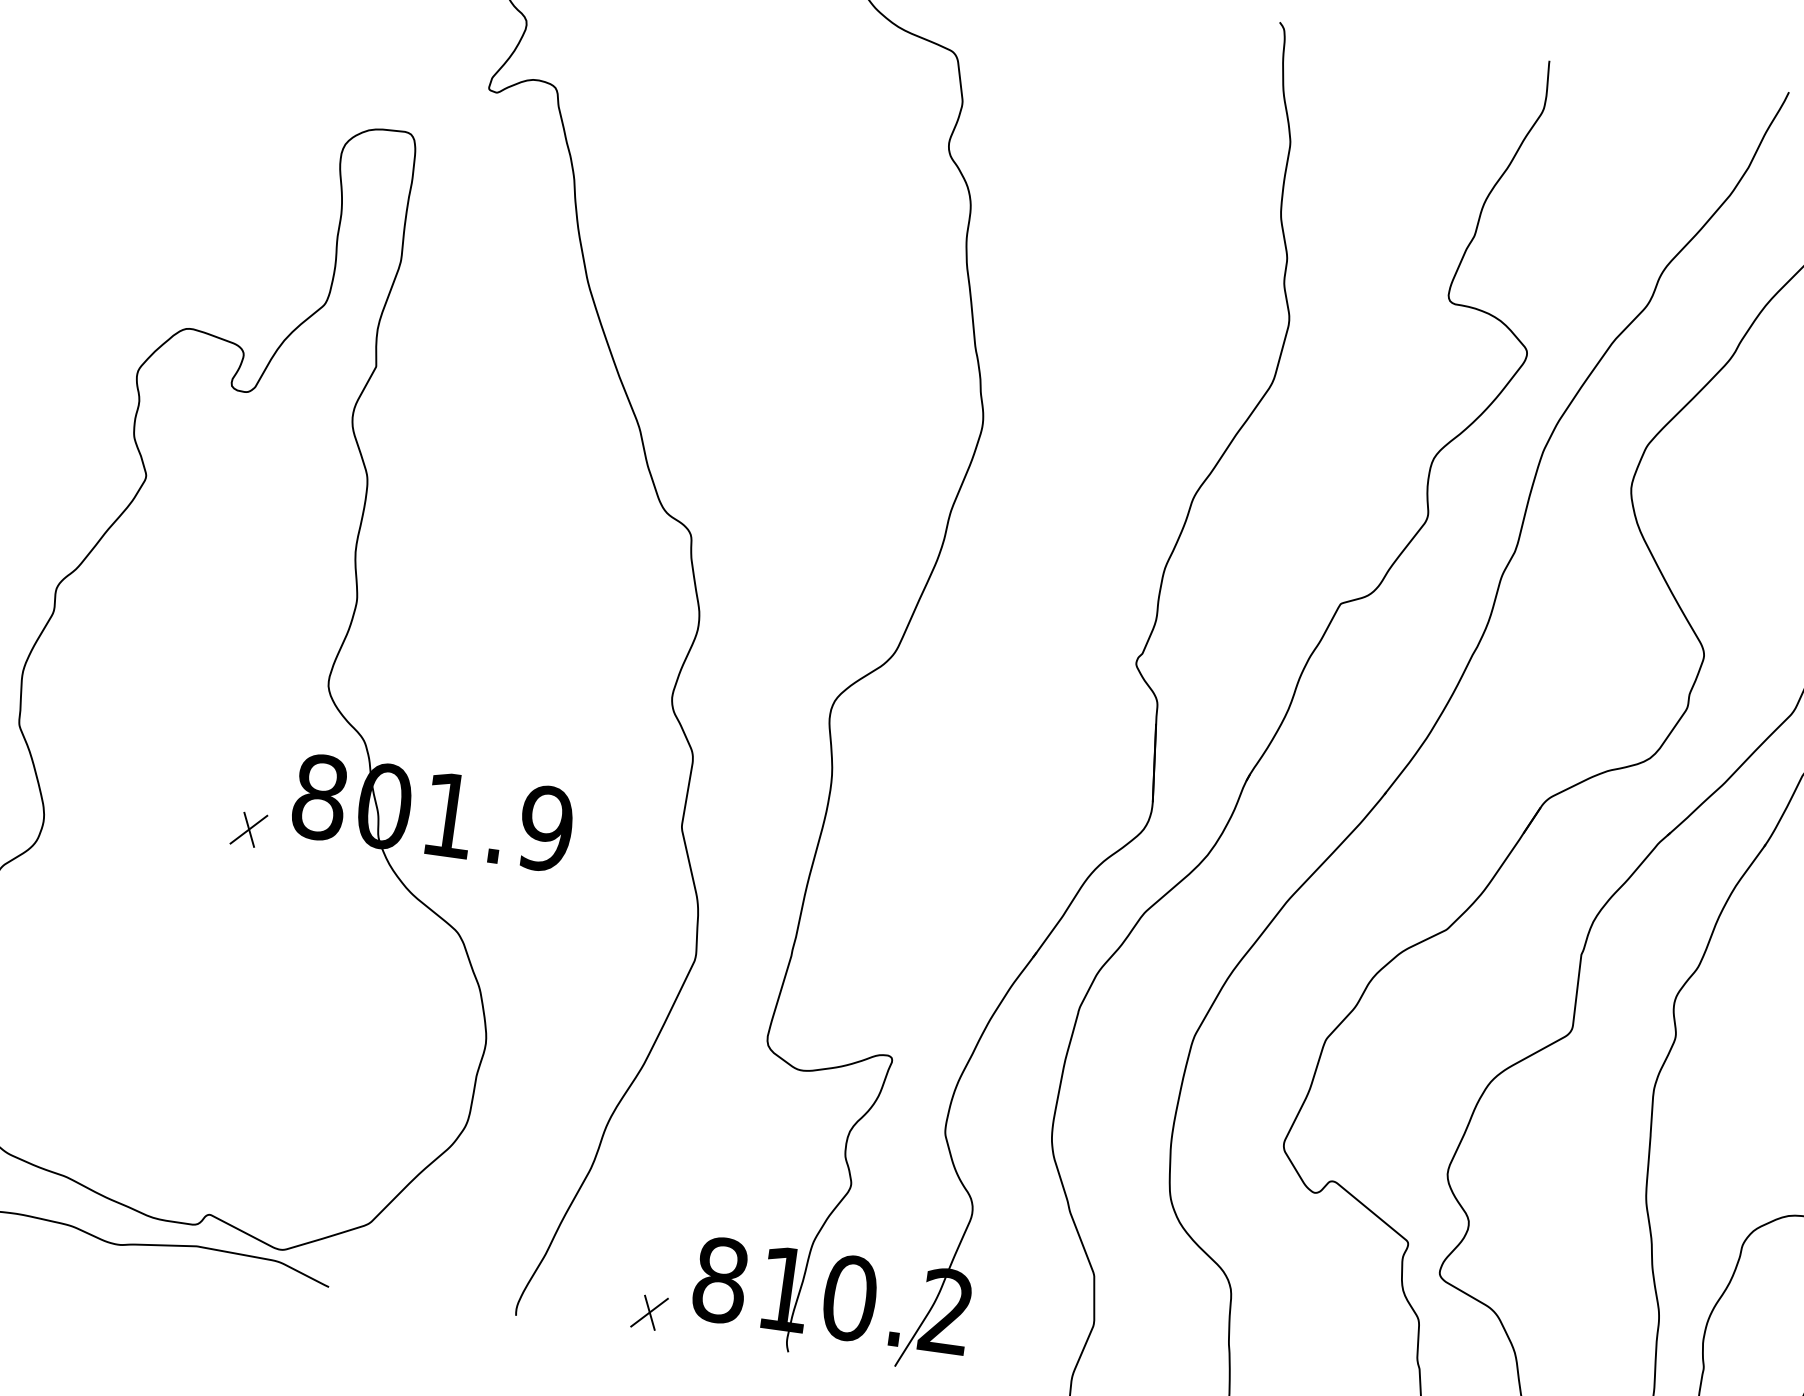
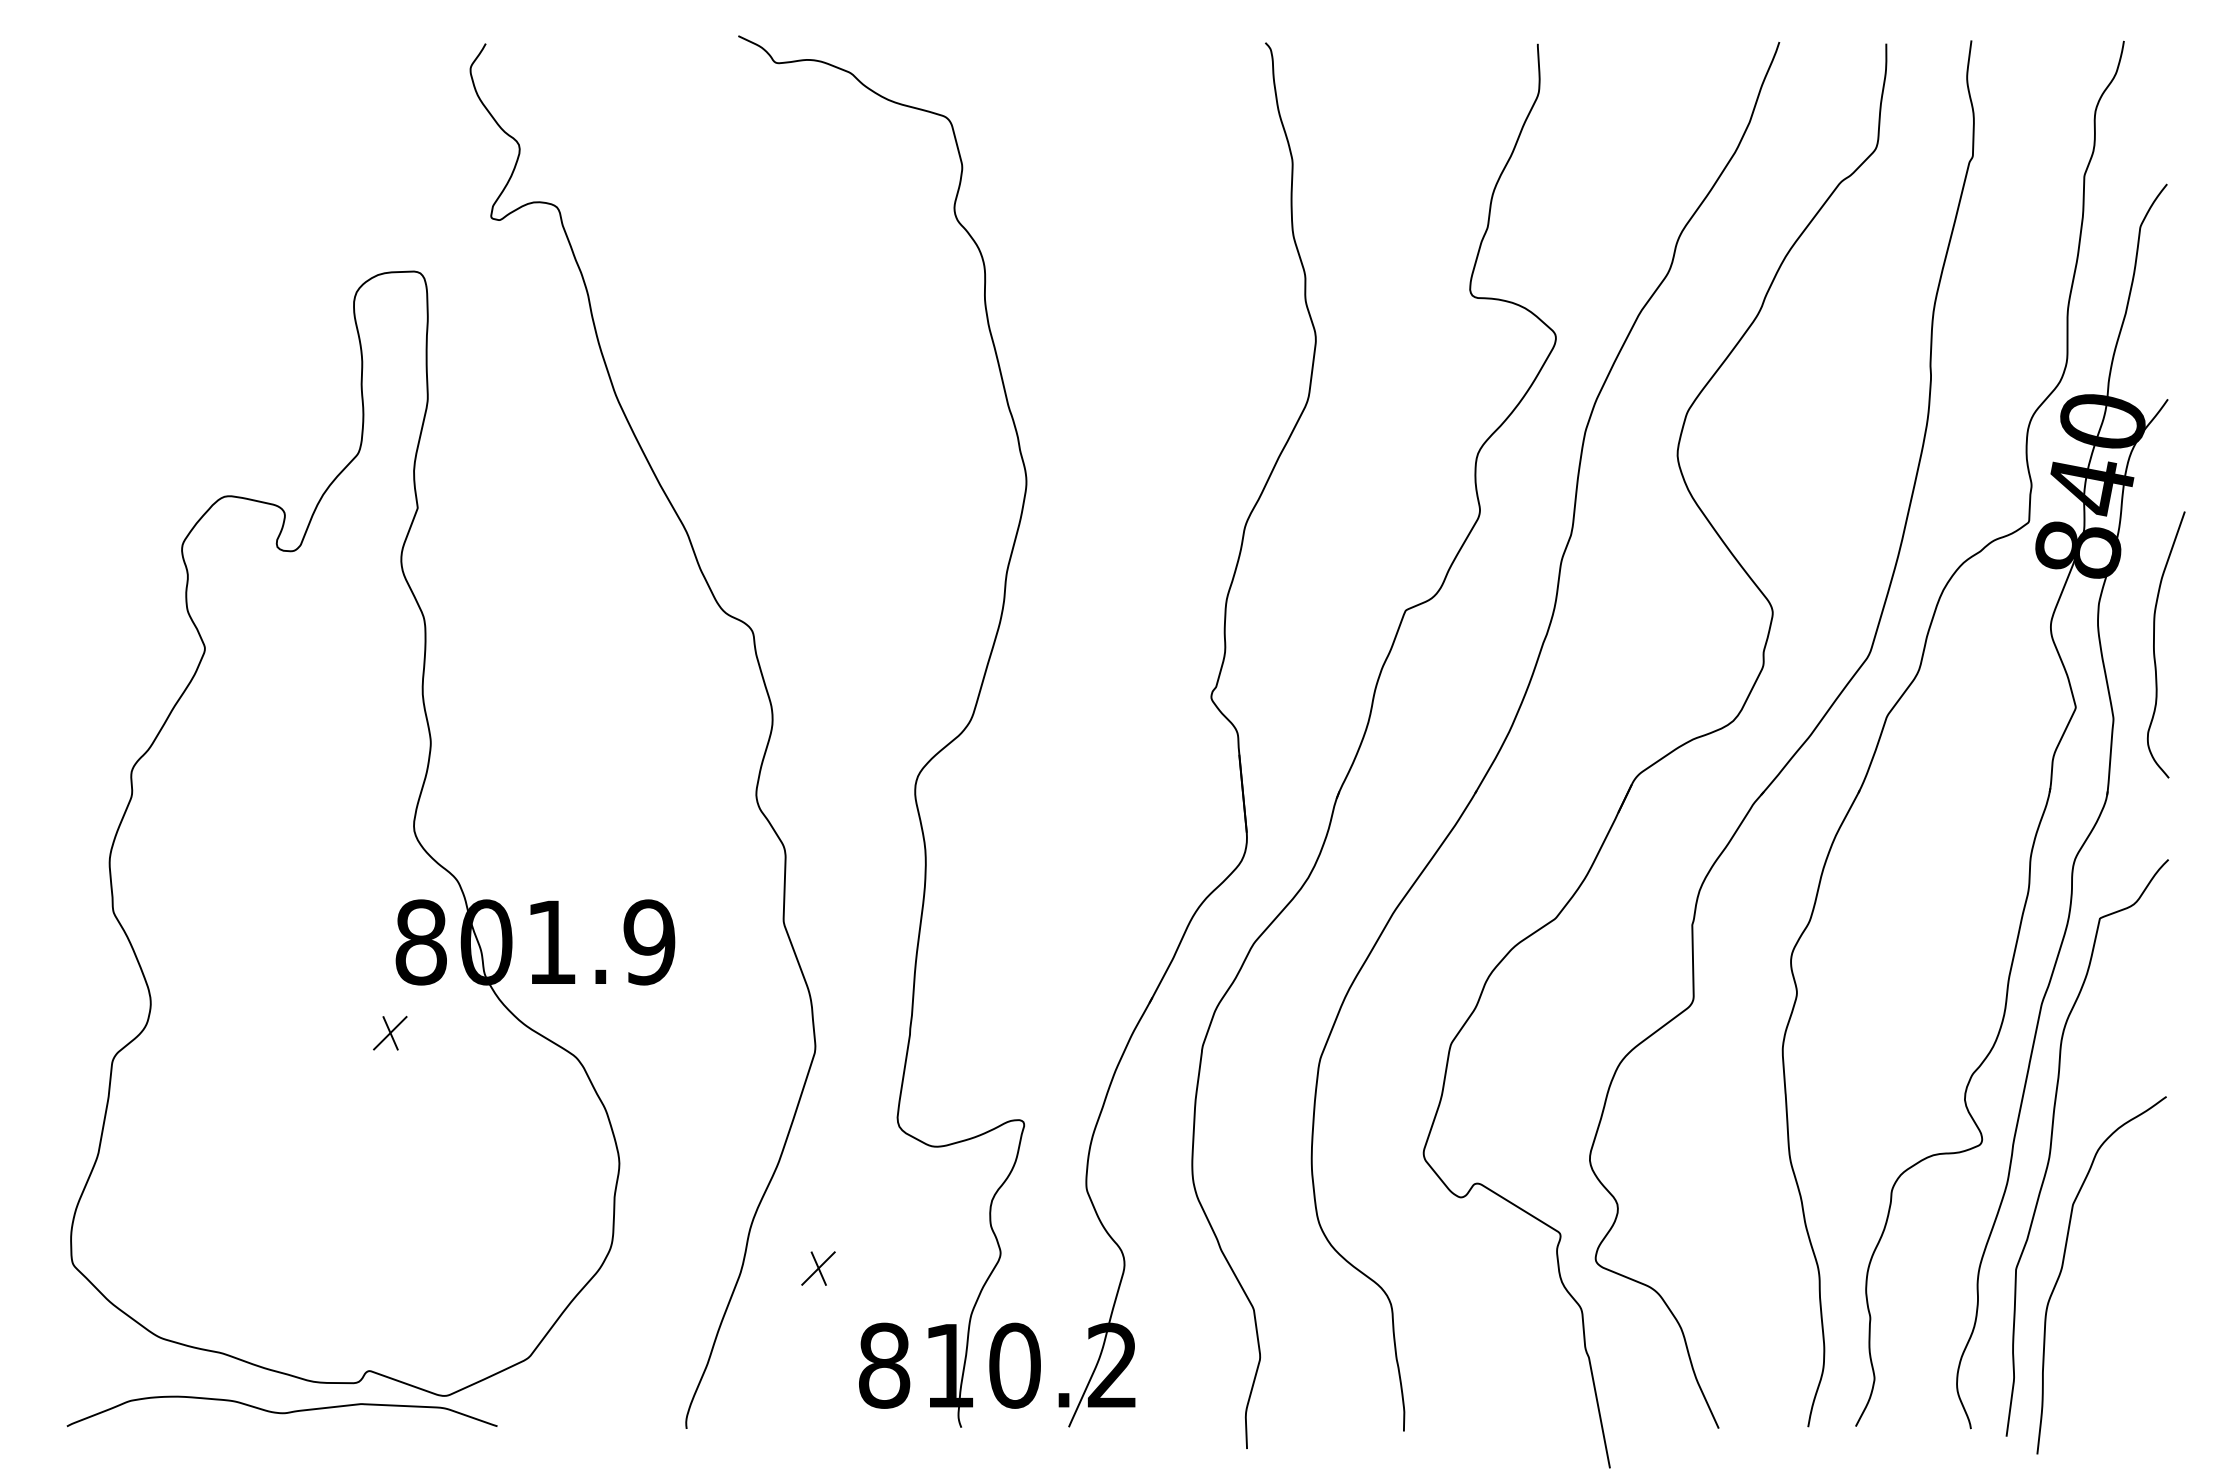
part: (249, 829) -> (390, 1032), moved
part: (649, 1312) -> (818, 1268), moved

